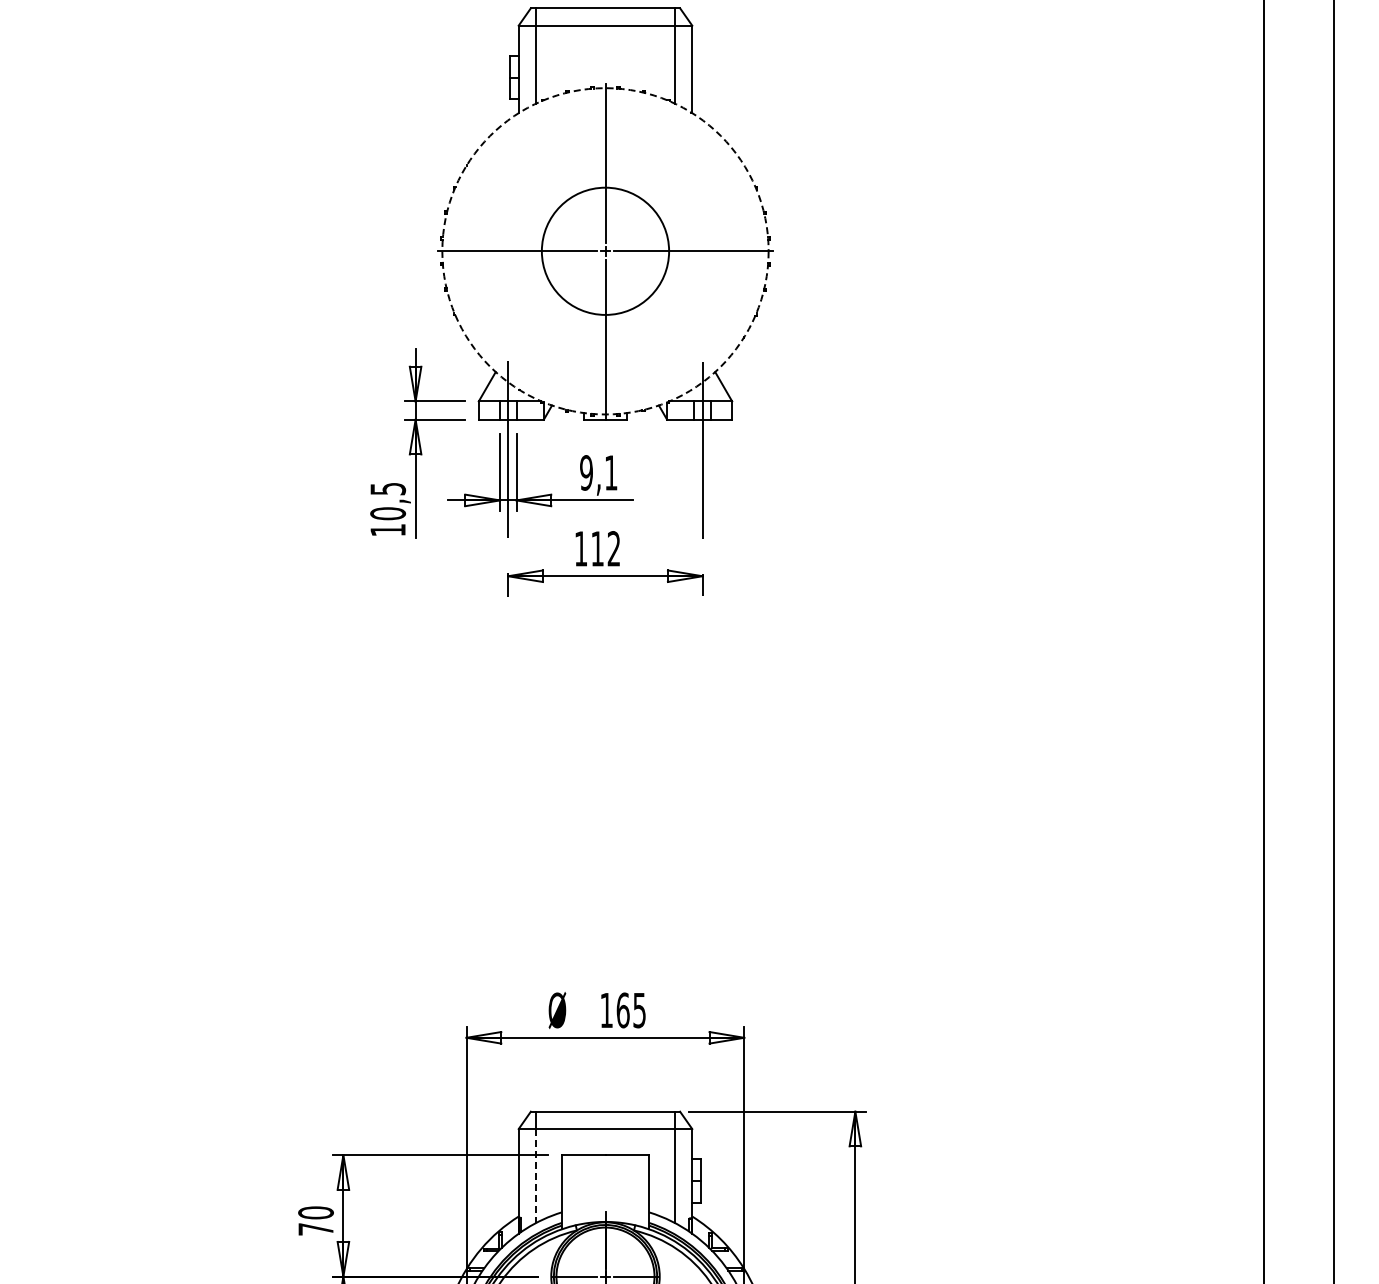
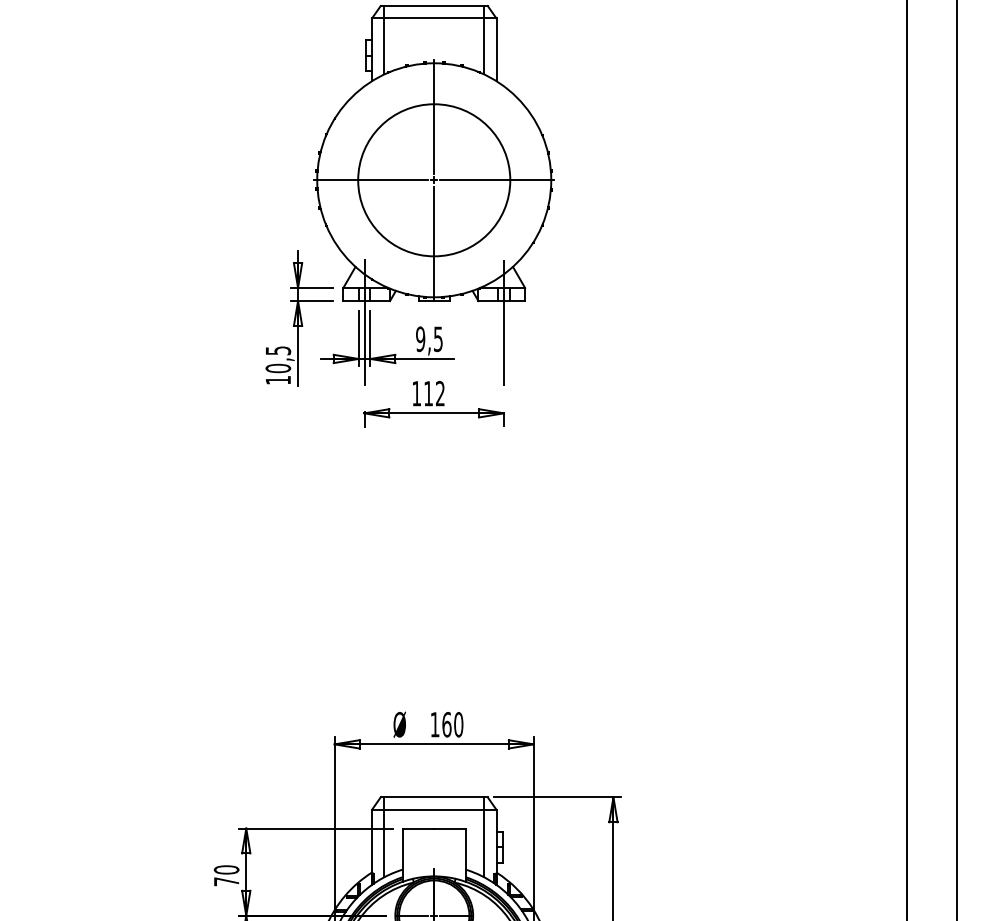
circle: (605, 251) -> (434, 180), dashed -> solid
circle: (605, 251) -> (434, 180), size x1.67
text: (611, 472) -> (438, 338), 9,1 -> 9,5
text: (639, 1010) -> (458, 724), 165 -> 160
line: (536, 1176) -> (384, 843), dashed -> solid

